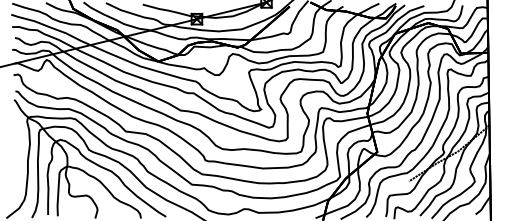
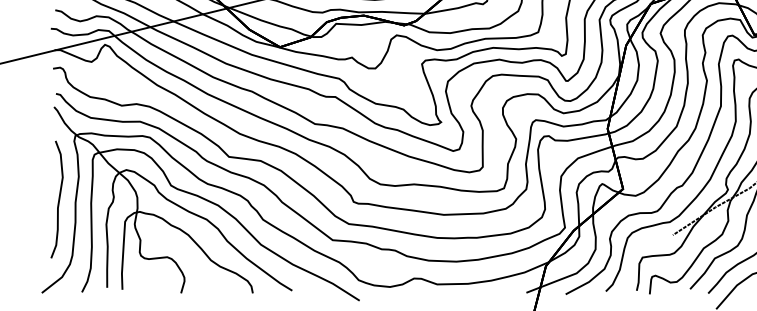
curve: (16, 158) -> (57, 199), added

